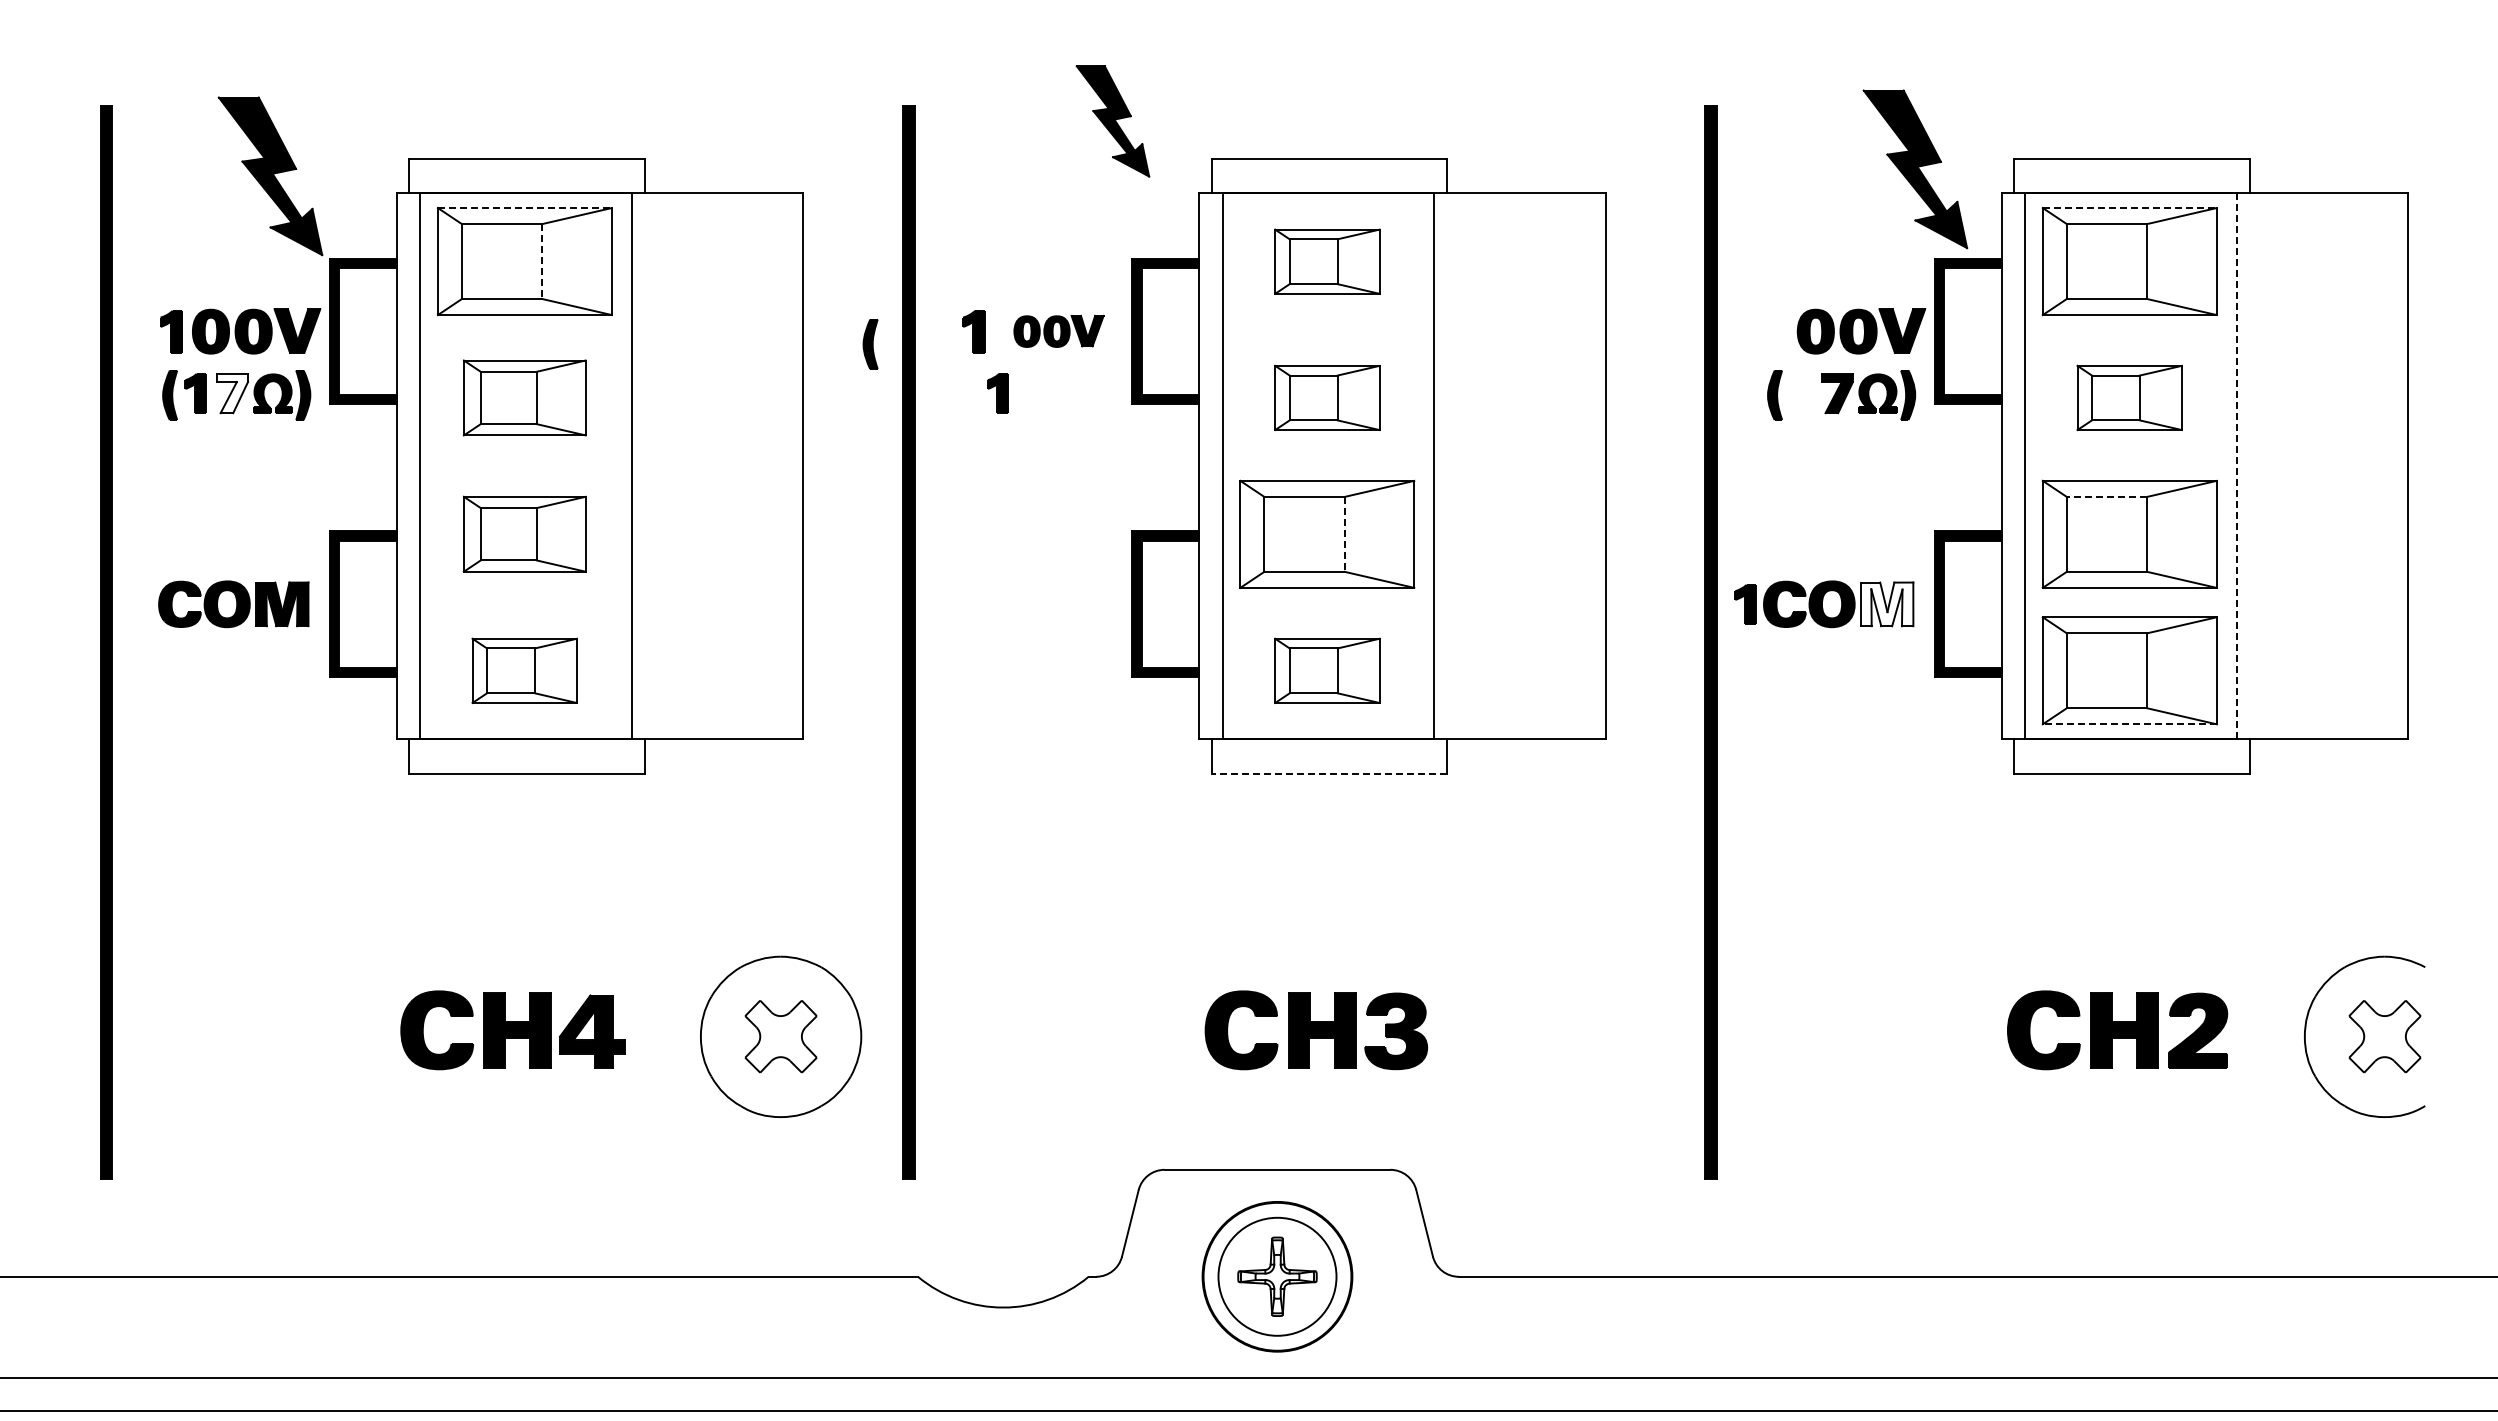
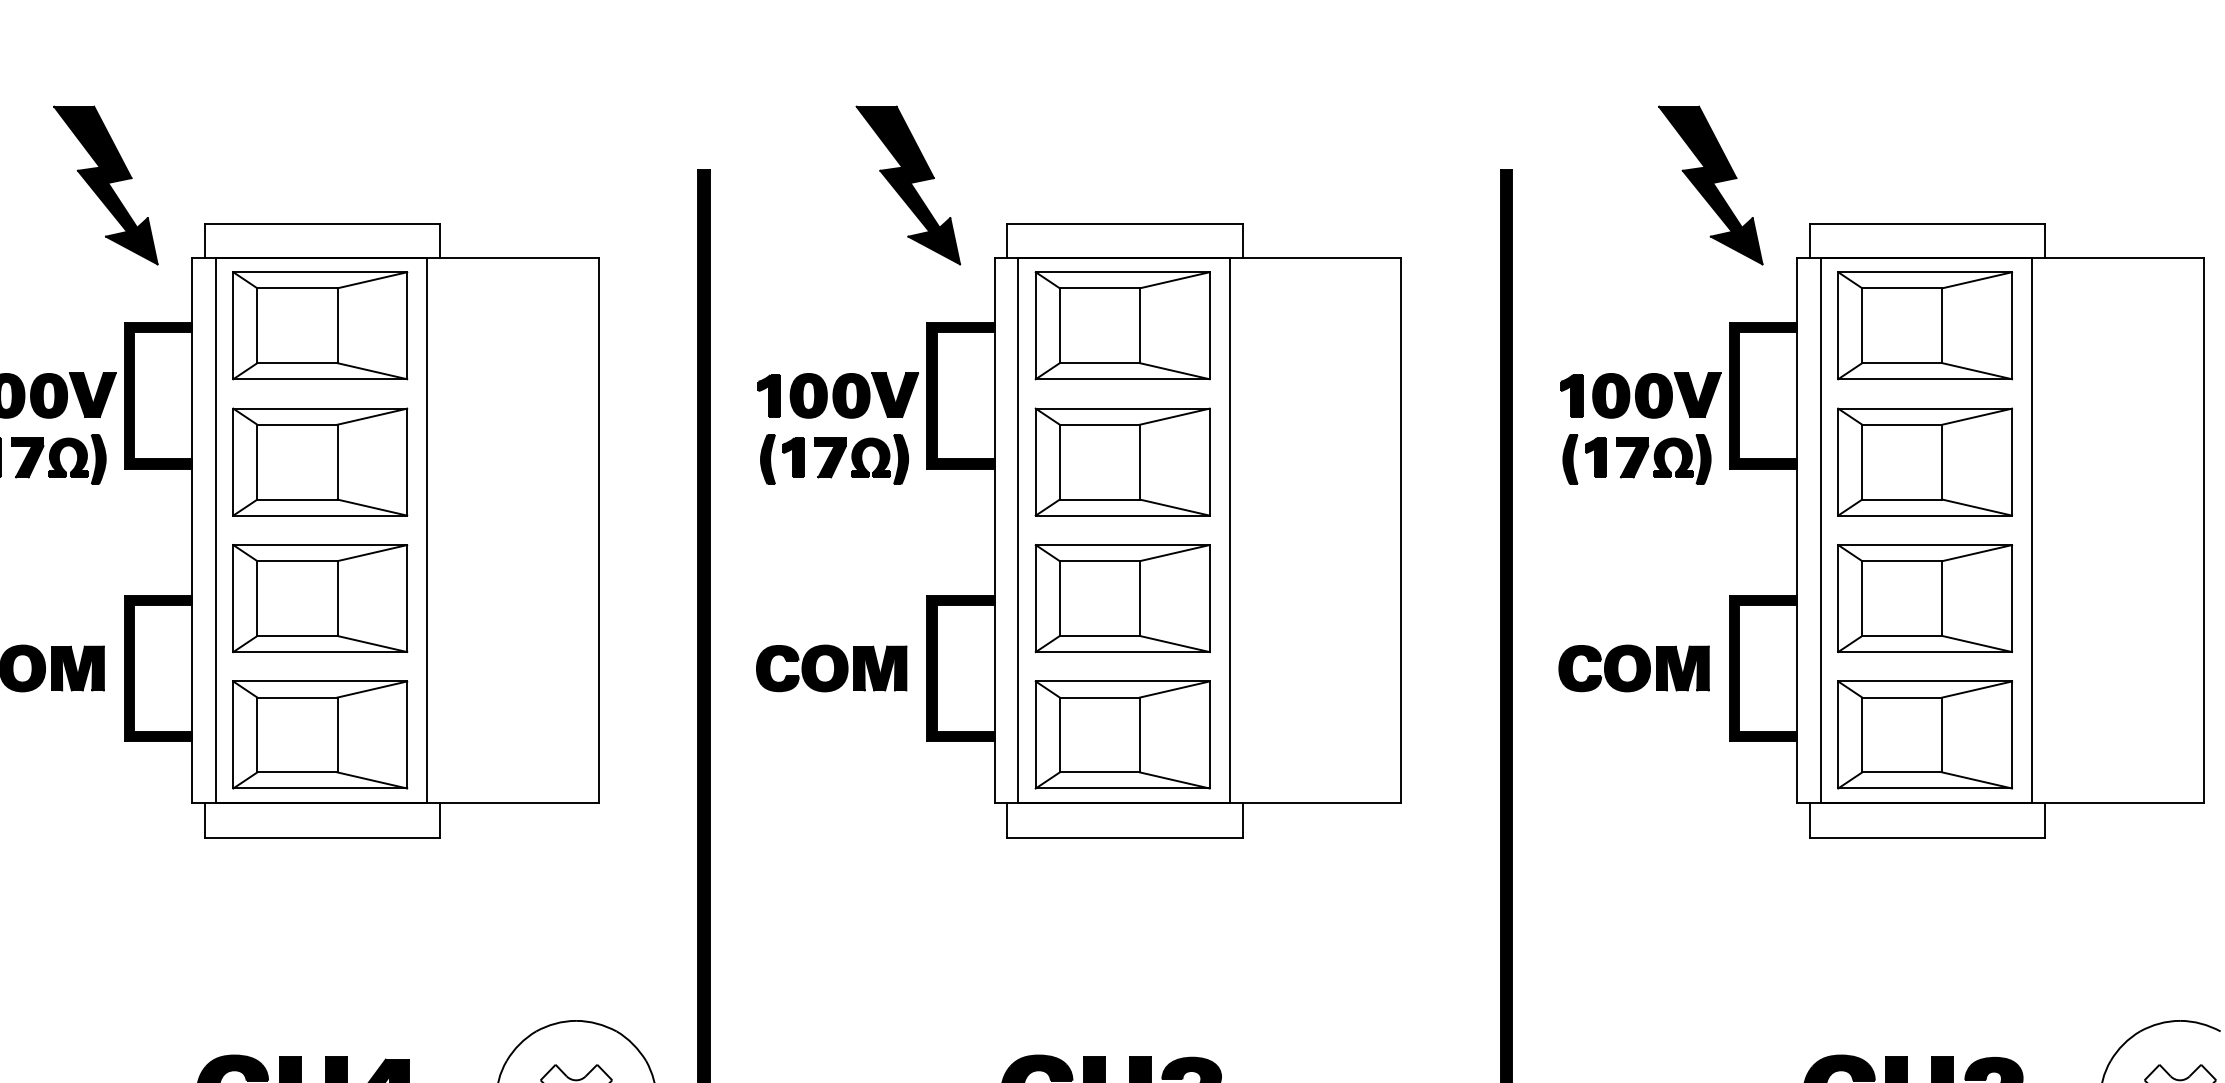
part: (1112, 121) -> (907, 185), size x1.43
part: (1915, 169) -> (1710, 185), moved
part: (270, 176) -> (105, 185), moved
line: (524, 208) -> (319, 272), dashed -> solid
line: (2129, 208) -> (1924, 272), dashed -> solid
part: (1327, 261) -> (1122, 325), size x1.67
line: (542, 262) -> (337, 326), dashed -> solid
part: (1058, 331) -> (853, 395), size x1.43
part: (1776, 331) -> (1571, 395), added
part: (870, 344) -> (767, 459), moved
fill: (232, 393) -> (27, 457), added
part: (1065, 395) -> (860, 459), added
part: (524, 397) -> (319, 461), size x1.43
part: (1327, 397) -> (1122, 461), size x1.67
part: (2129, 397) -> (1924, 461), size x1.67
line: (2236, 466) -> (2031, 530), dashed -> solid
line: (2106, 496) -> (1901, 560), dashed -> solid
part: (524, 533) -> (319, 597), size x1.43
line: (1344, 534) -> (1139, 598), dashed -> solid
part: (1035, 604) -> (830, 668), added
part: (1745, 604) -> (1595, 457), moved
fill: (1887, 604) -> (1682, 668), added
part: (524, 670) -> (319, 734), size x1.67
part: (1327, 670) -> (1122, 734), size x1.67
line: (2129, 724) -> (1924, 788), dashed -> solid
line: (1329, 774) -> (1124, 838), dashed -> solid

